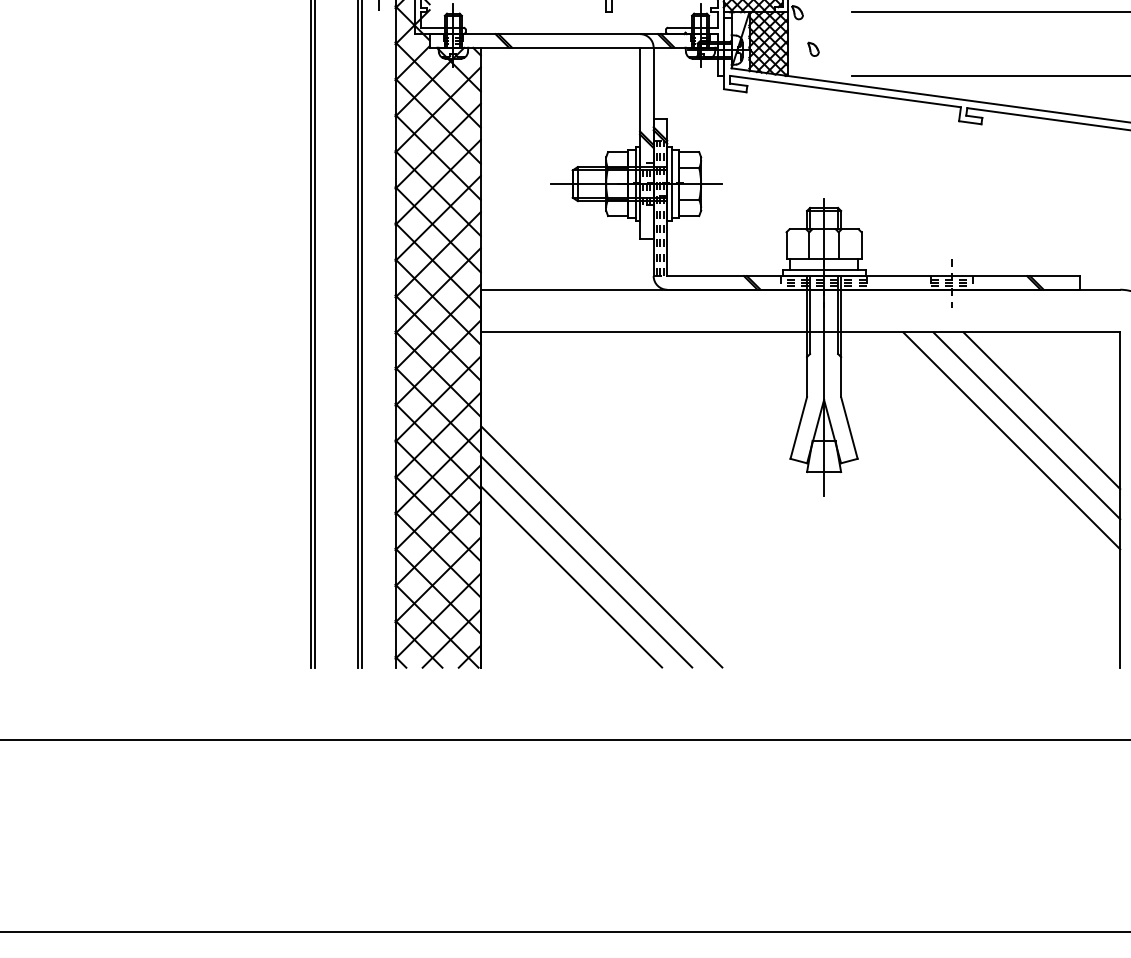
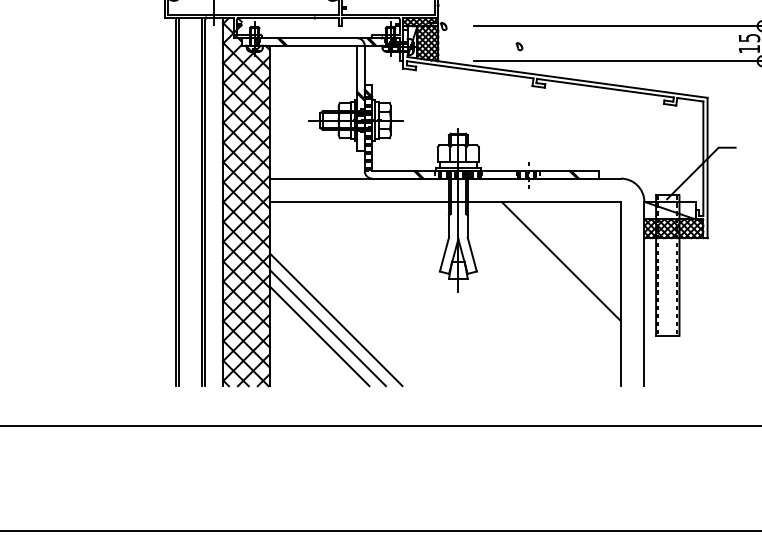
part: (813, 49) -> (519, 46), moved
line: (1041, 411) -> (577, 245), removed
line: (1026, 426) -> (569, 253), removed

